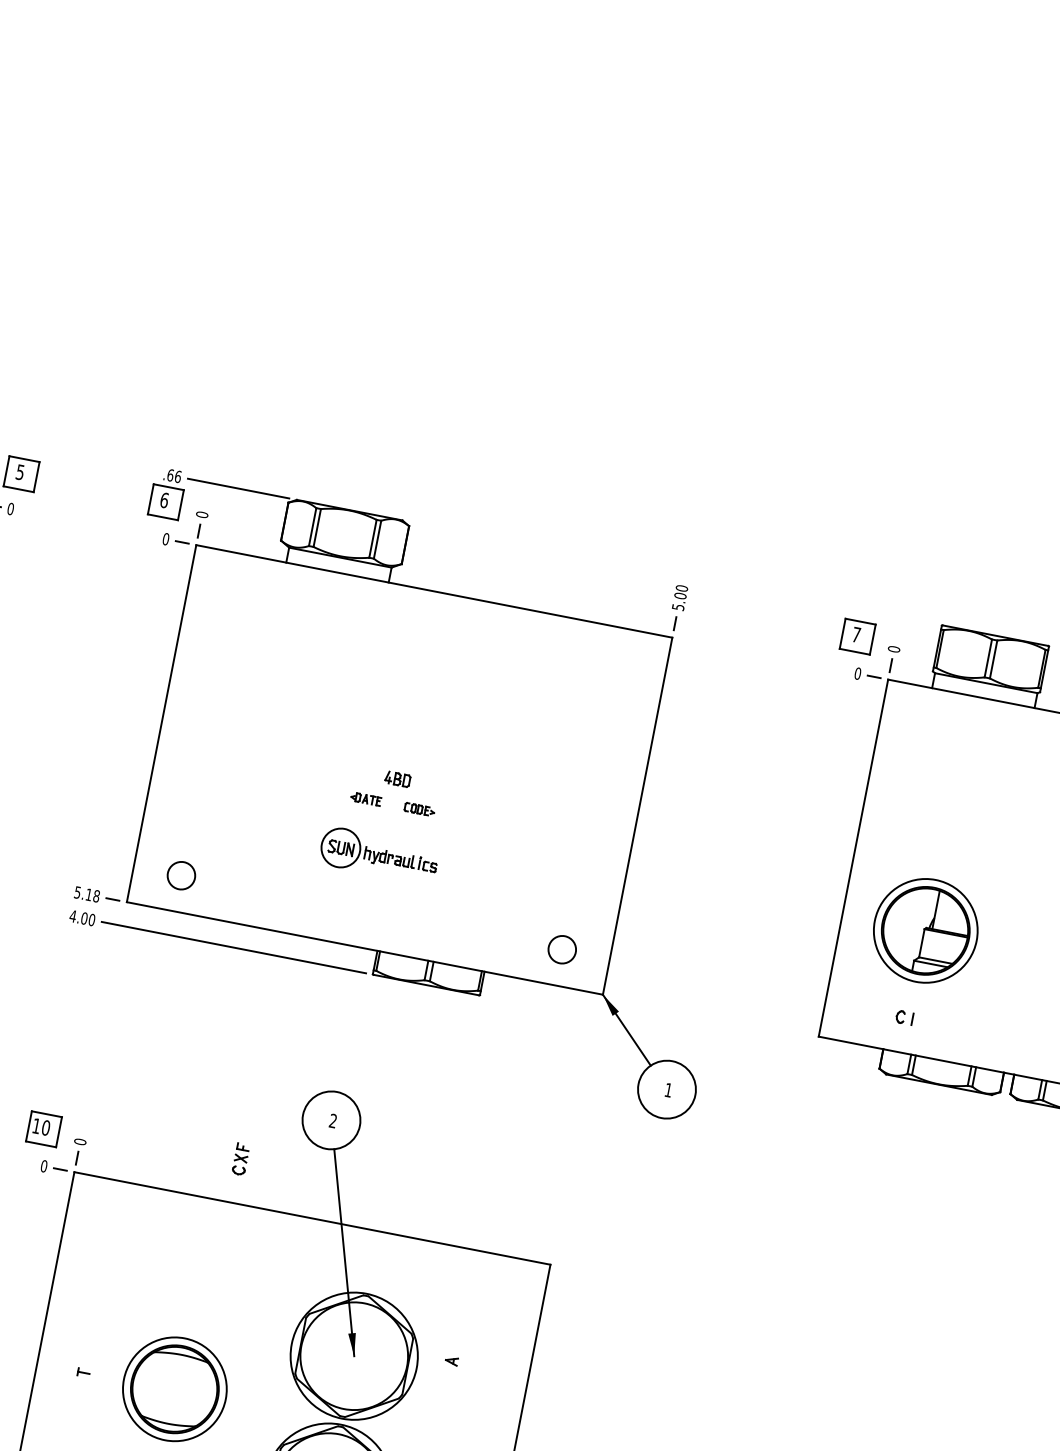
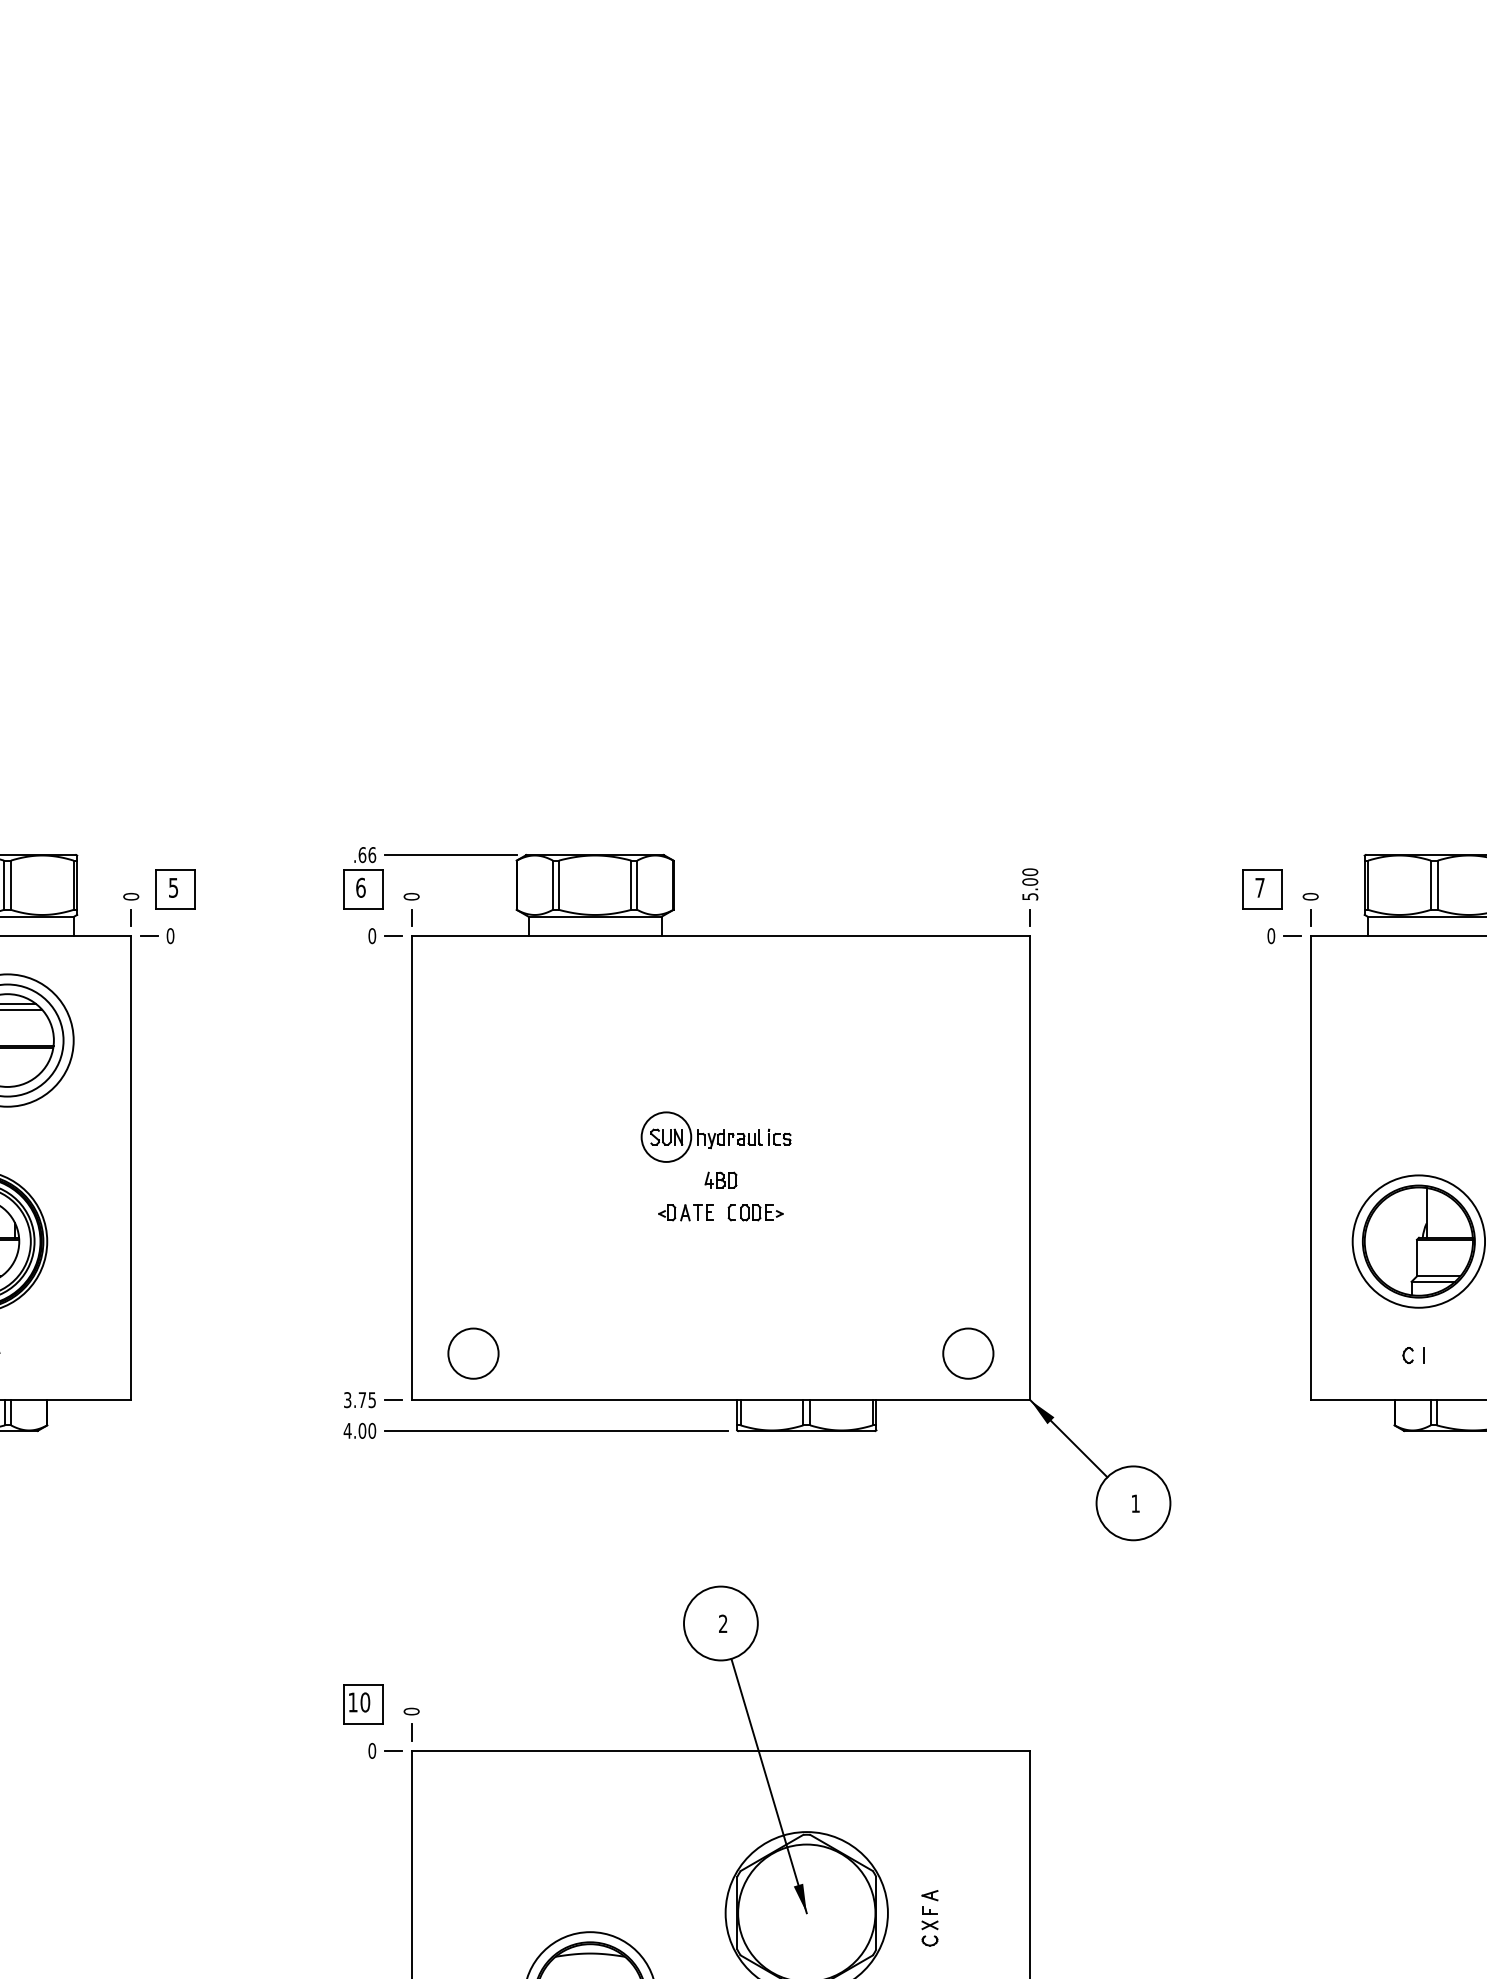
part: (365, 798) -> (685, 1212), size x1.43
part: (419, 809) -> (755, 1212), size x1.43
part: (378, 854) -> (715, 1136), moved
circle: (181, 875) -> (473, 1353), size x1.43
text: (87, 894) -> (360, 1400), 5.18 -> 3.75
circle: (562, 949) -> (968, 1353), size x1.43
part: (240, 1159) -> (929, 1926), moved

